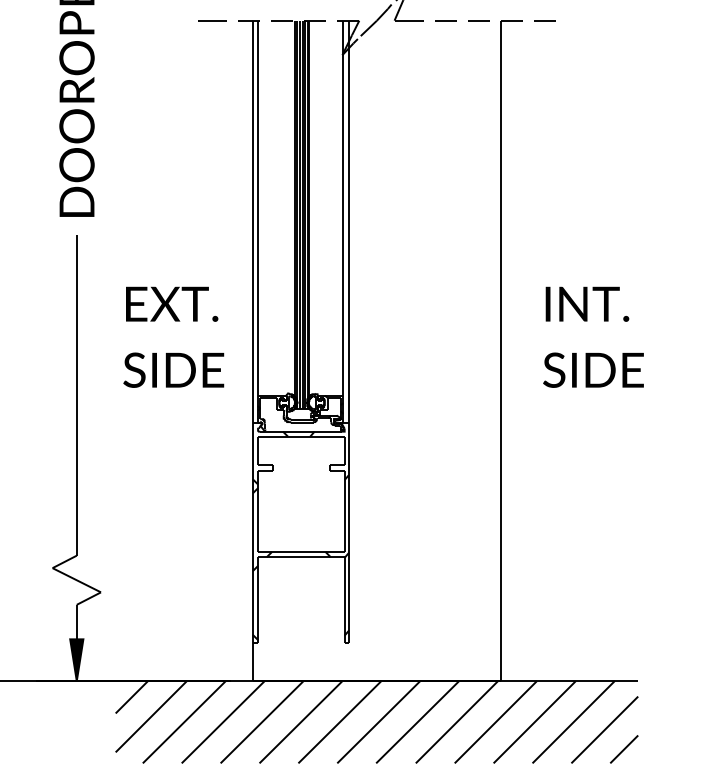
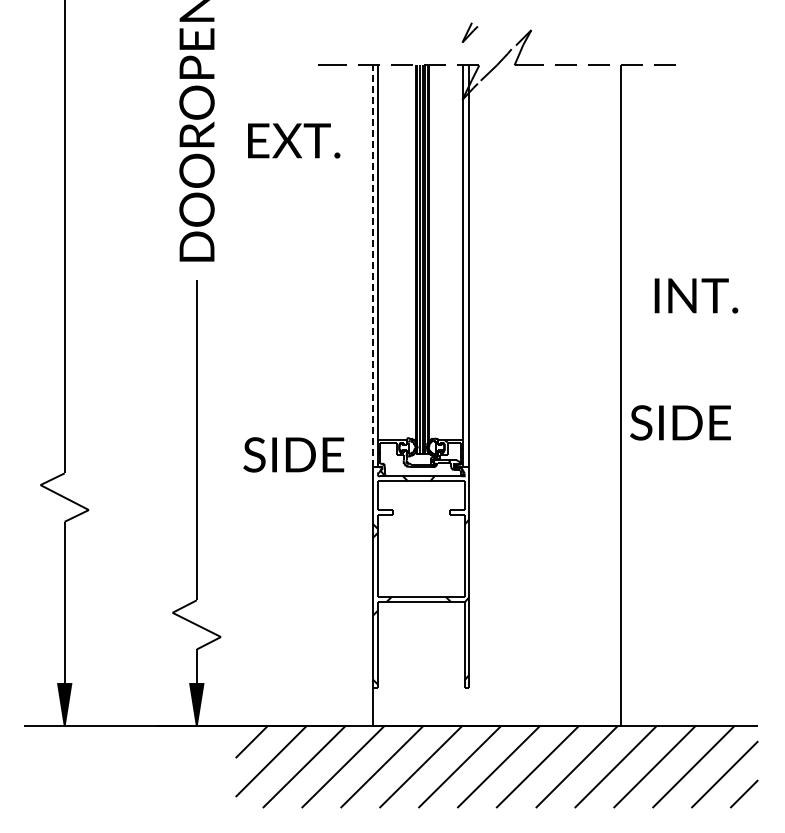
line: (252, 220) -> (372, 265), solid -> dashed
text: (172, 303) -> (294, 140), moved
text: (587, 303) -> (696, 295), moved
text: (173, 369) -> (293, 454), moved
text: (593, 369) -> (680, 422), moved

